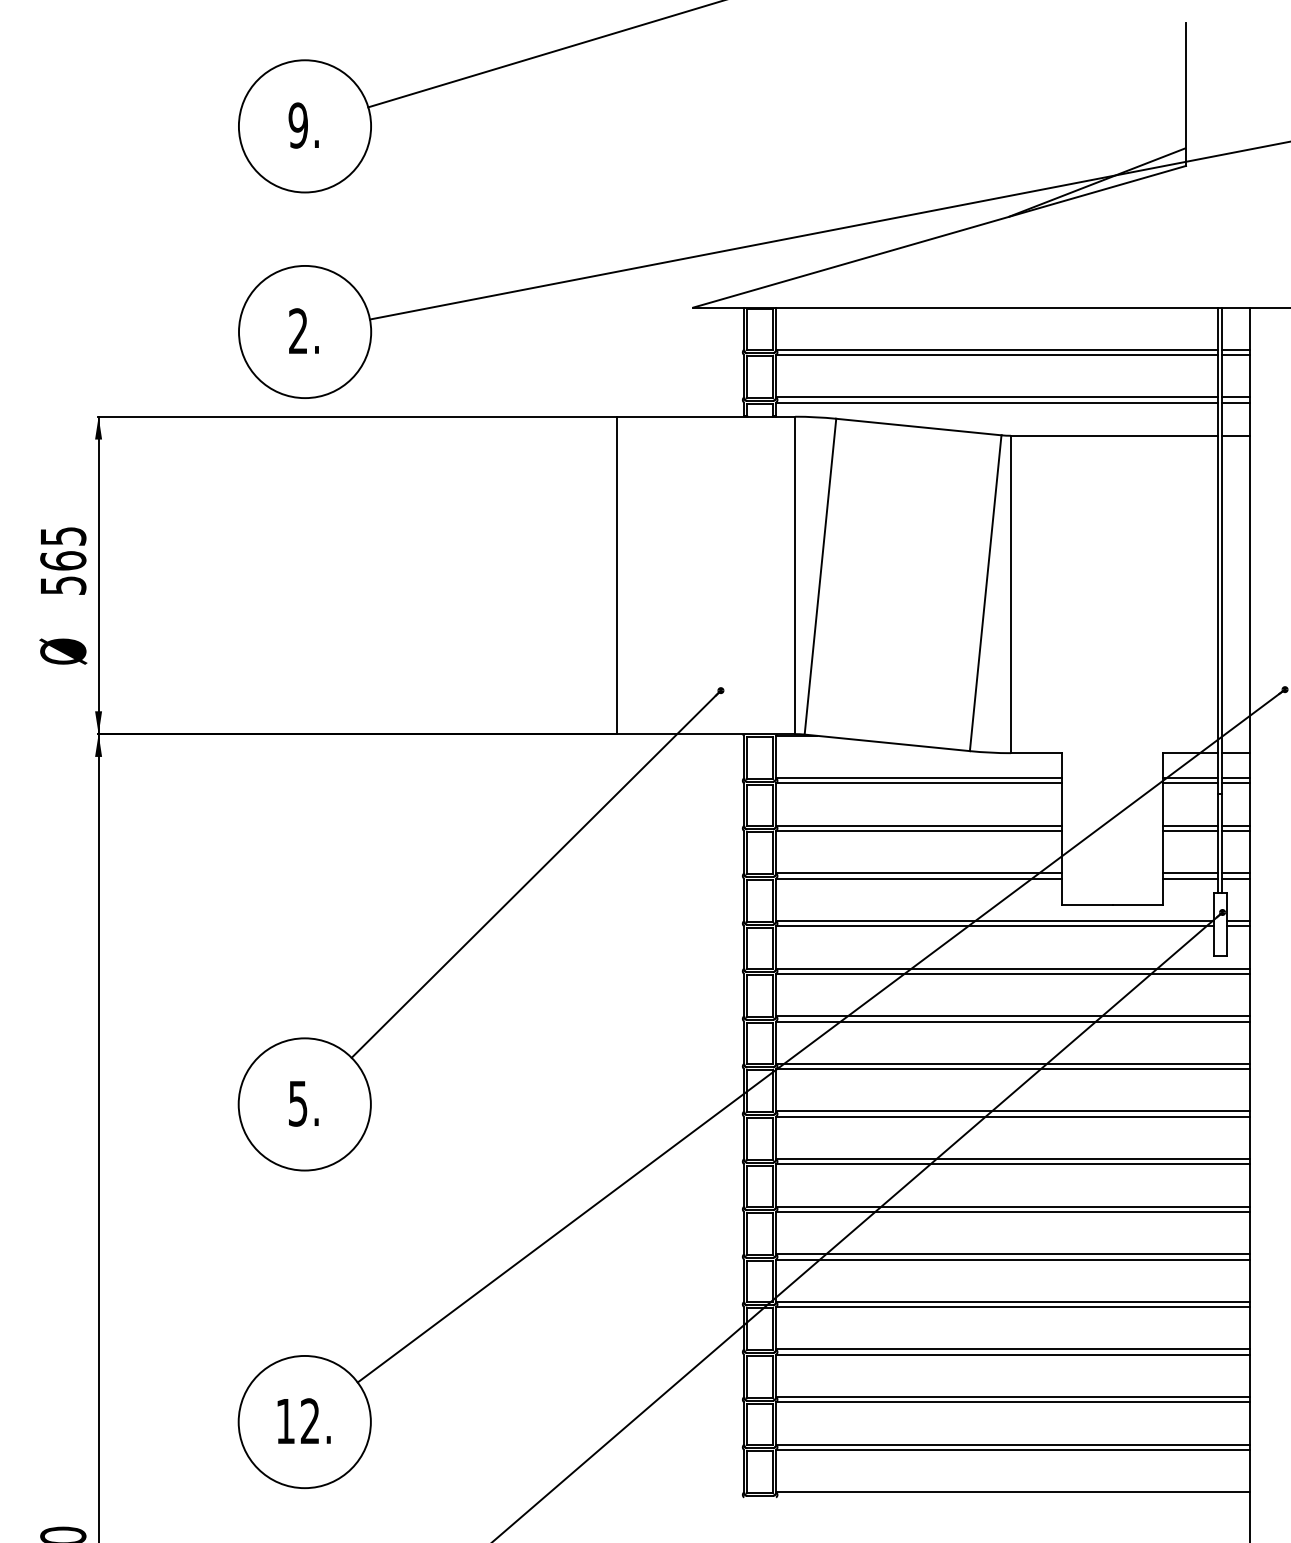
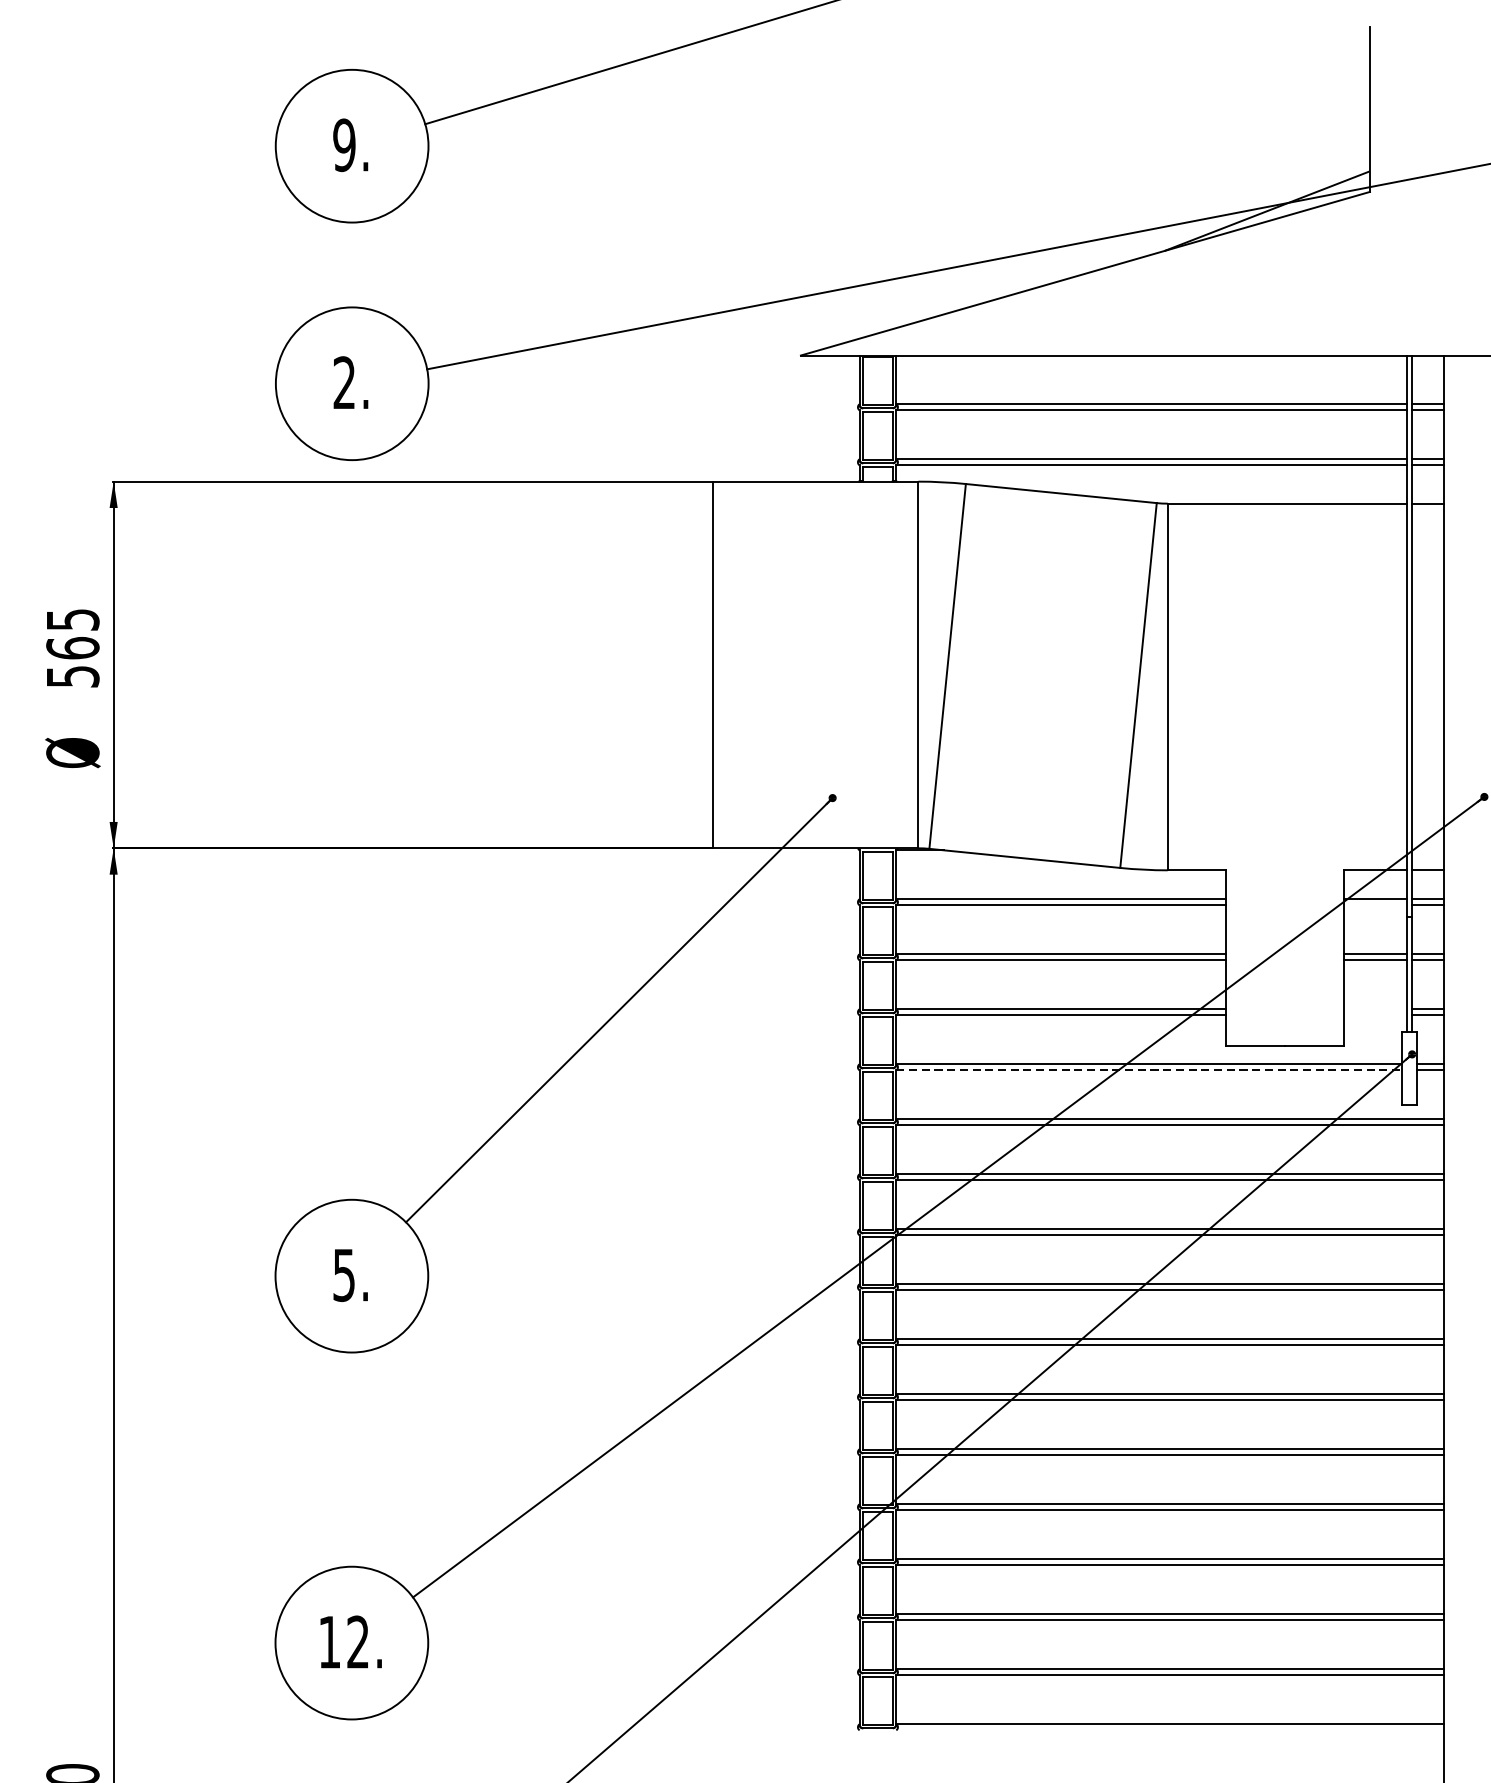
line: (1190, 783) -> (1375, 905), removed
line: (1190, 873) -> (1375, 1009), removed
line: (1190, 878) -> (1375, 1015), removed
line: (995, 926) -> (1149, 1070), solid -> dashed

